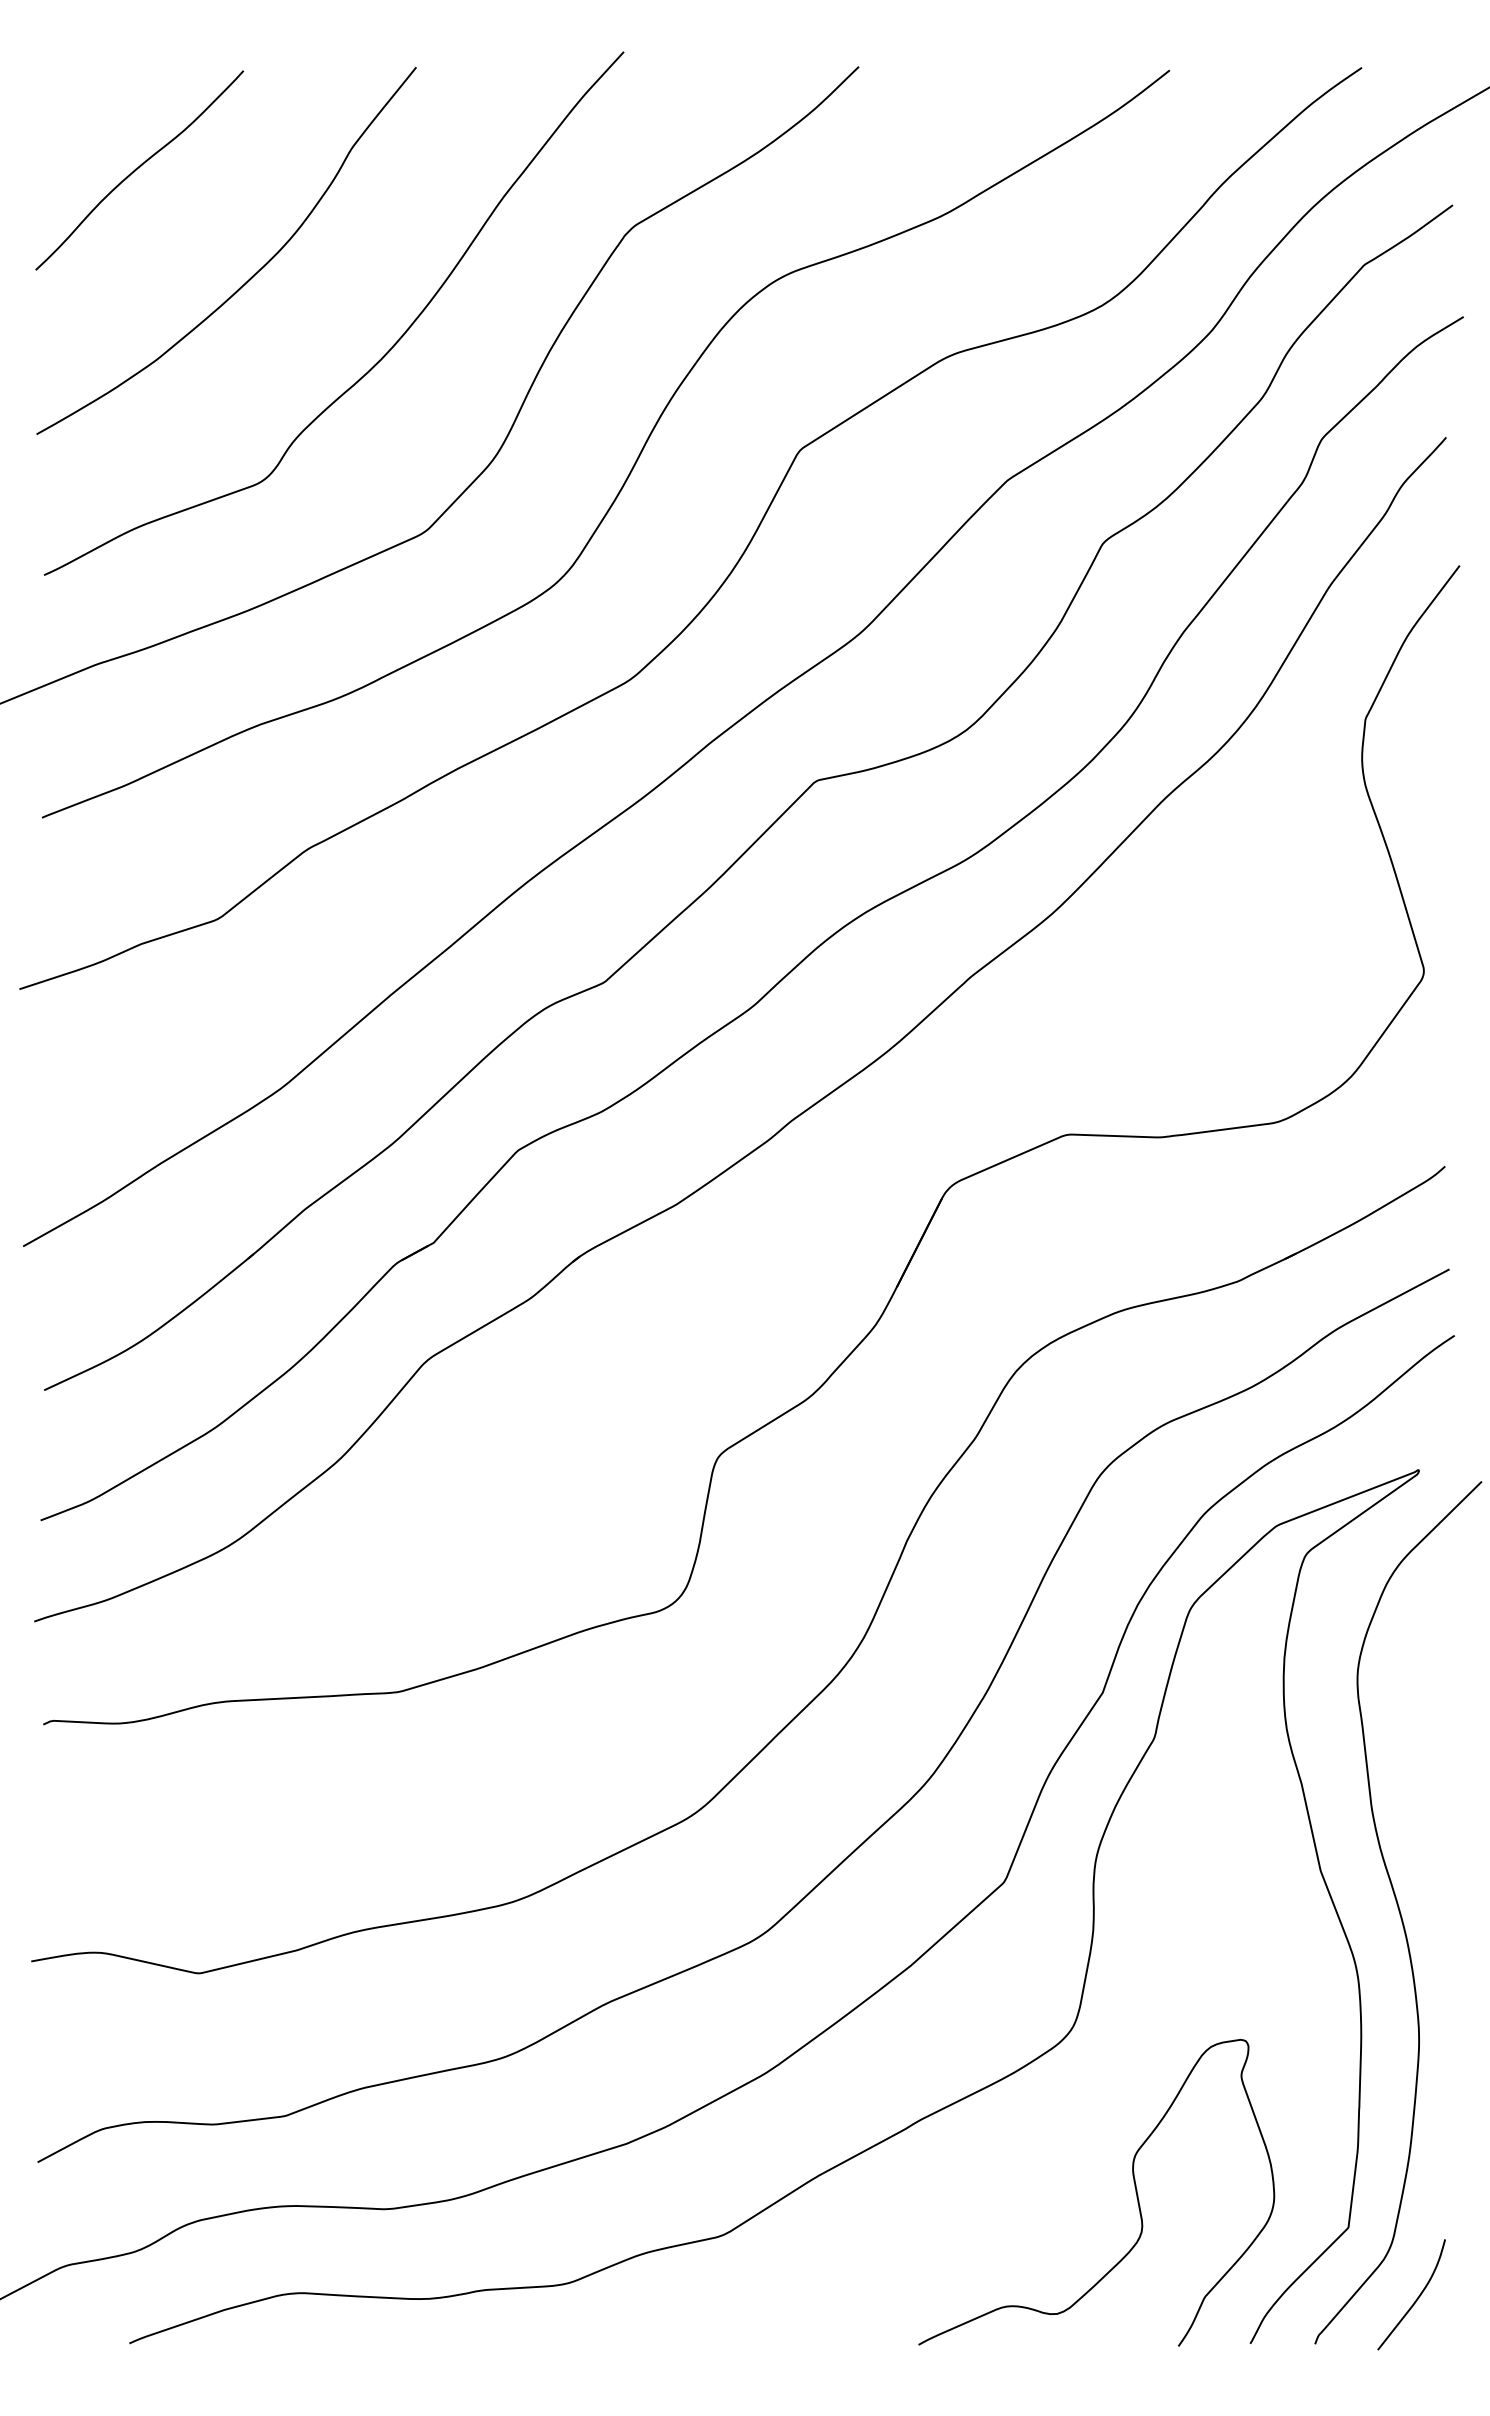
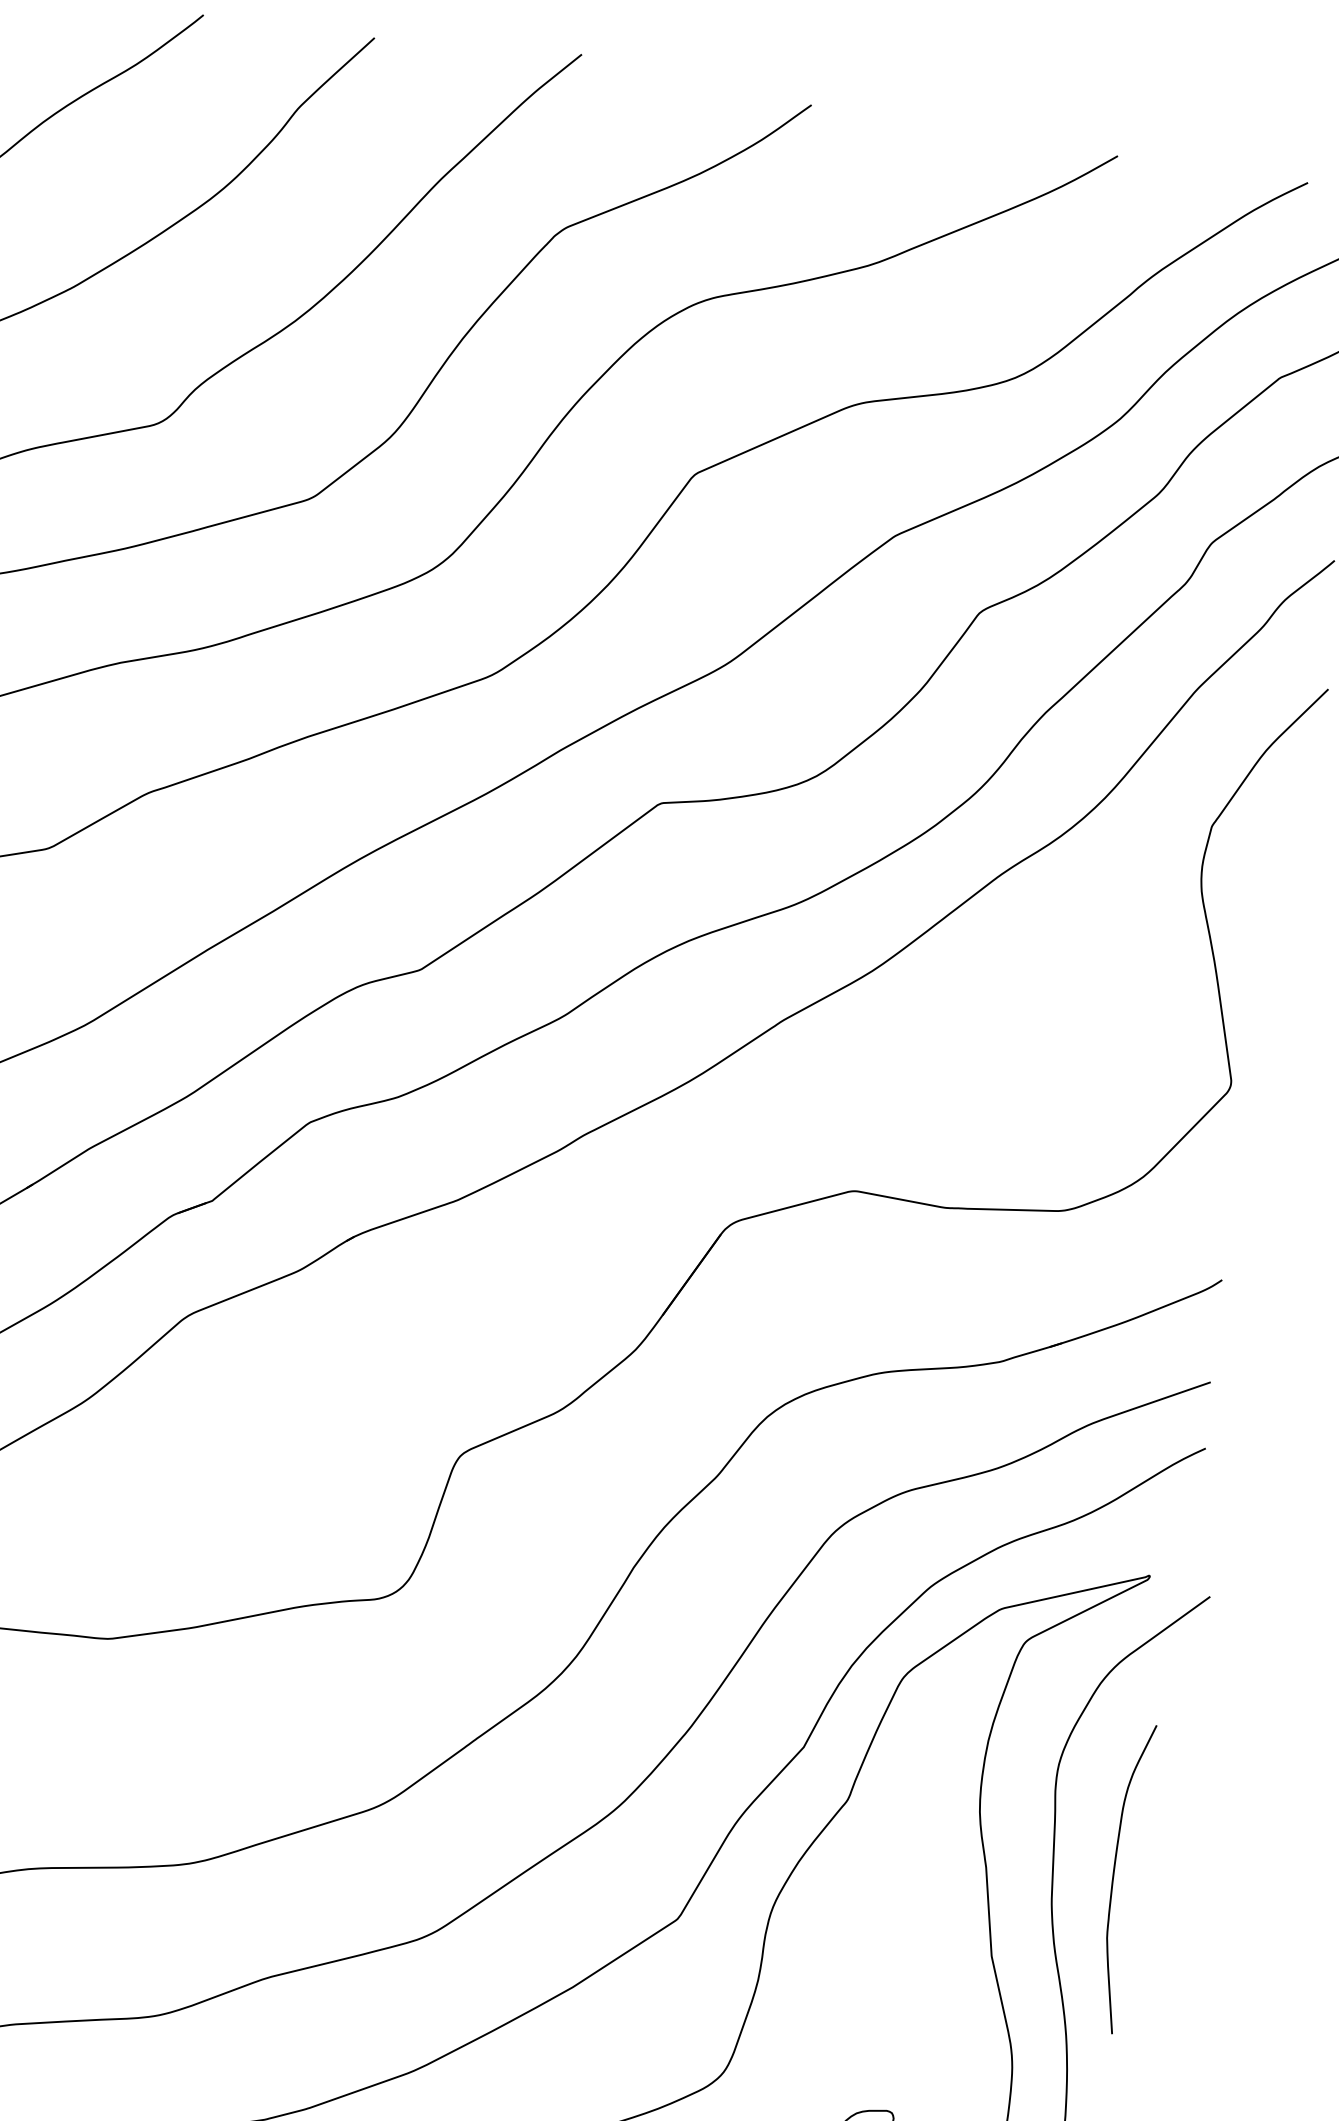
curve: (1429, 1773) -> (1113, 1876), added

